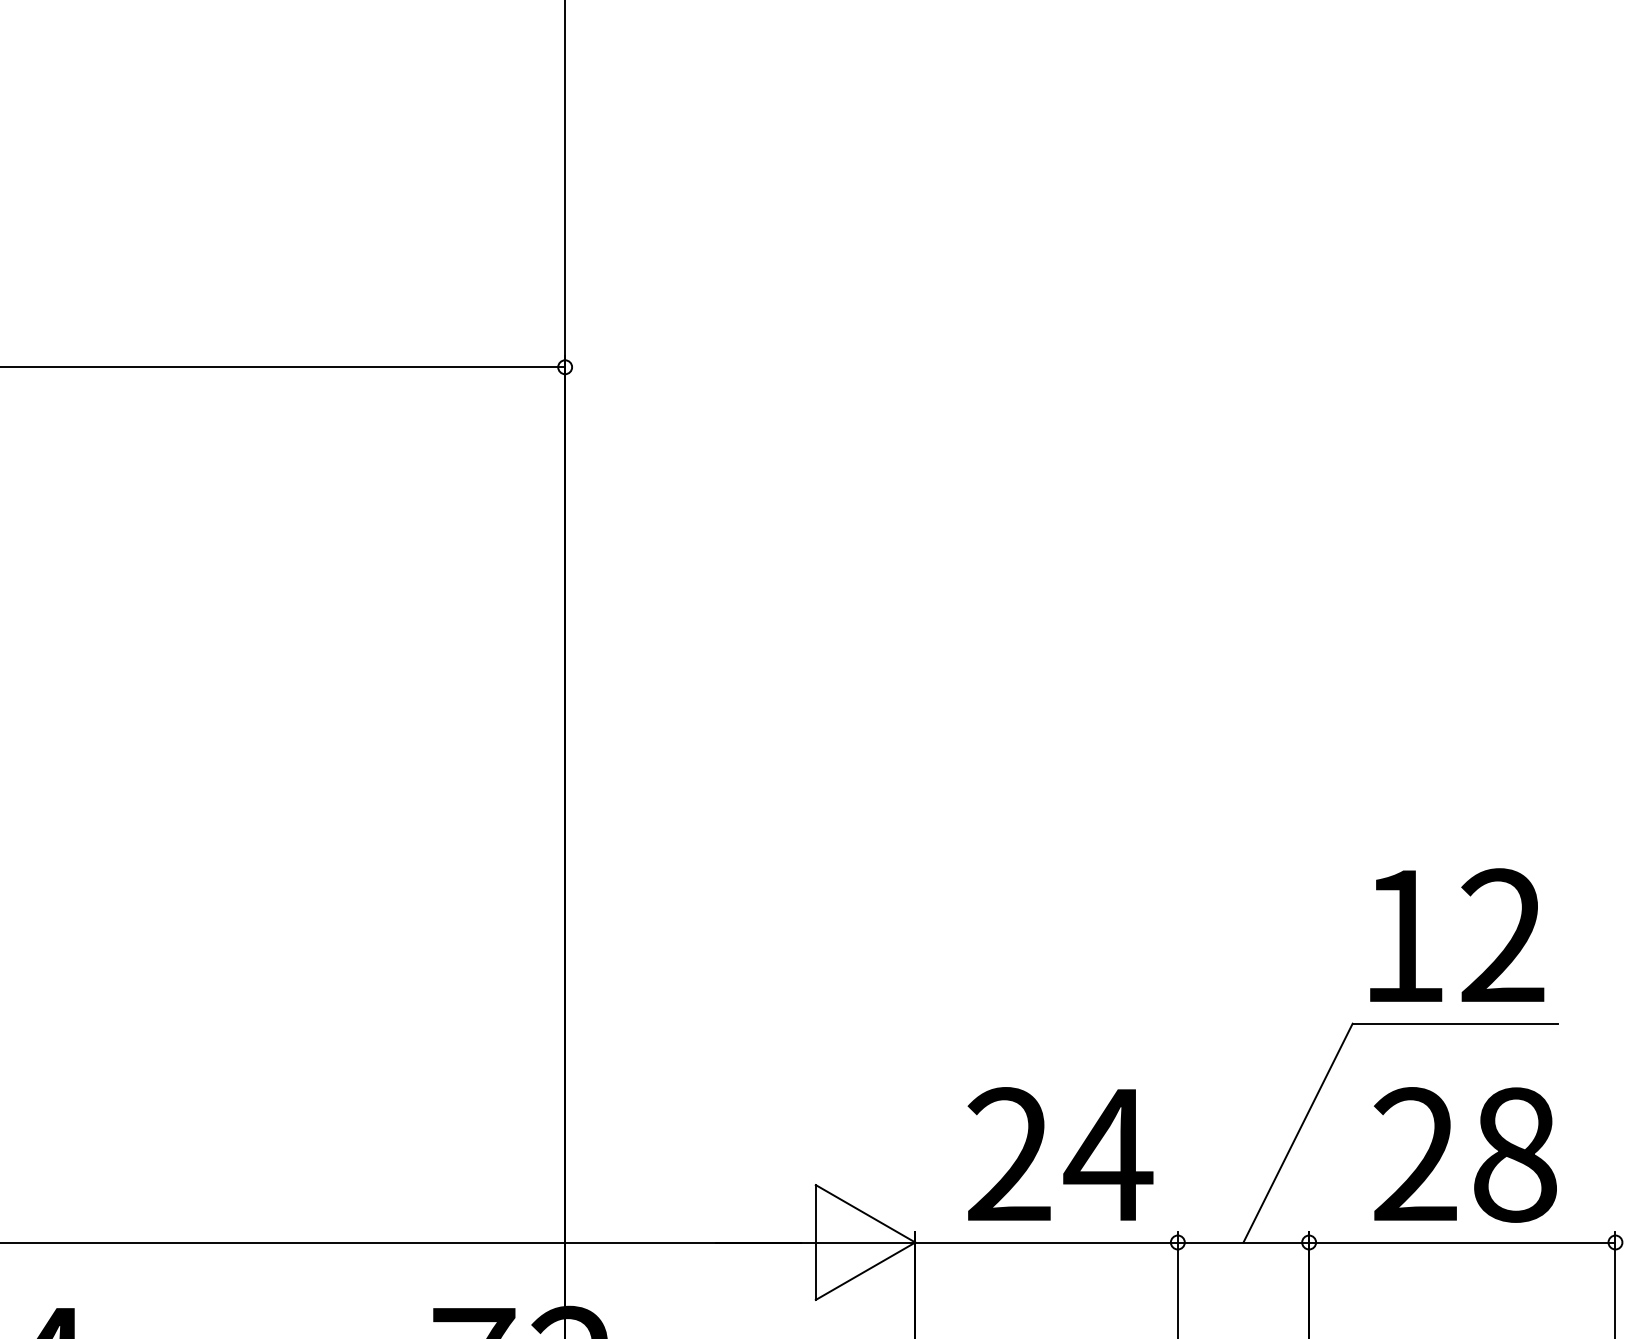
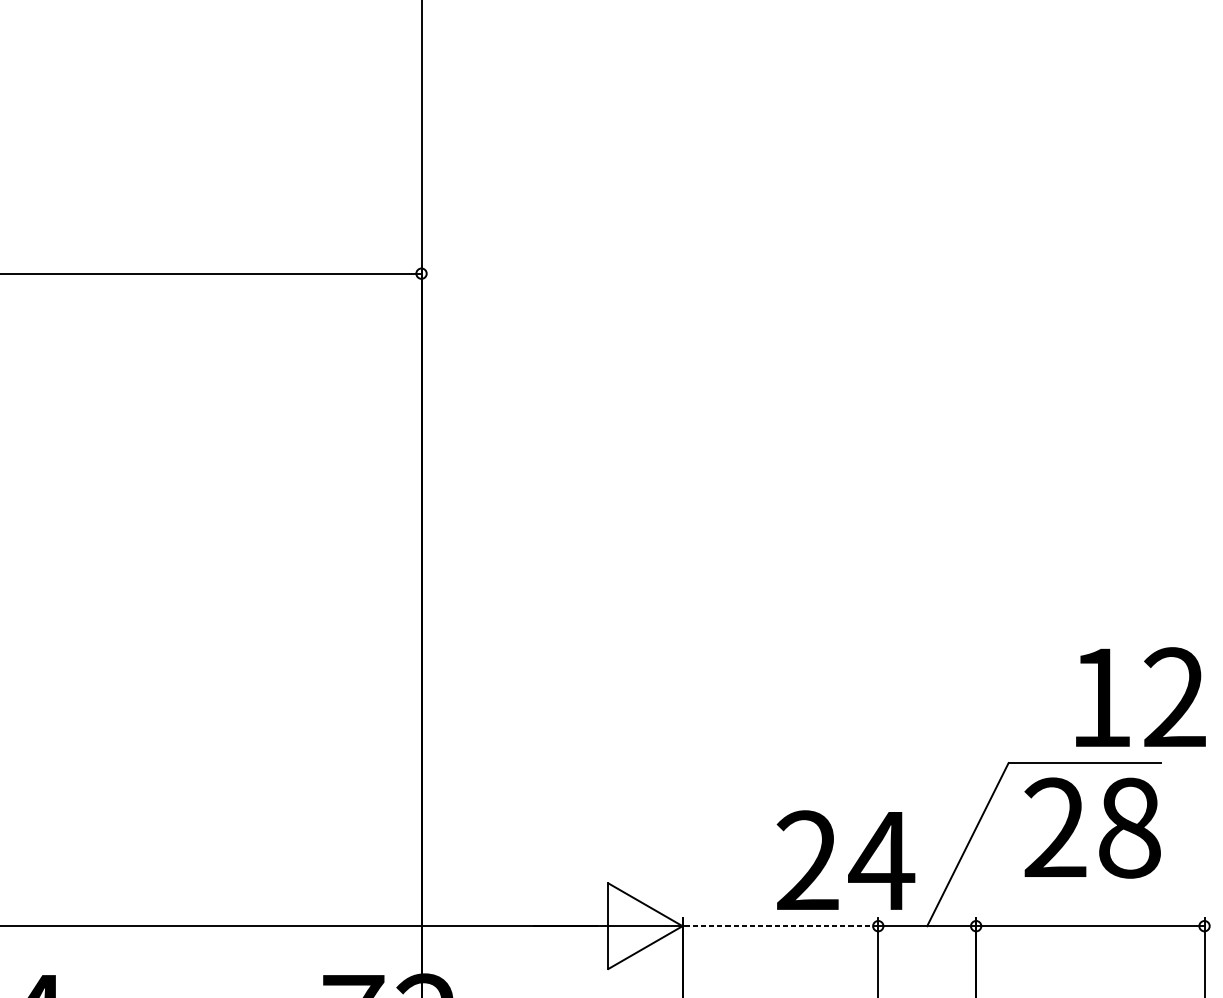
text: (1457, 934) -> (1141, 696), moved
text: (1060, 1153) -> (845, 859), moved
text: (1465, 1154) -> (1092, 827), moved
line: (1046, 1242) -> (780, 926), solid -> dashed

